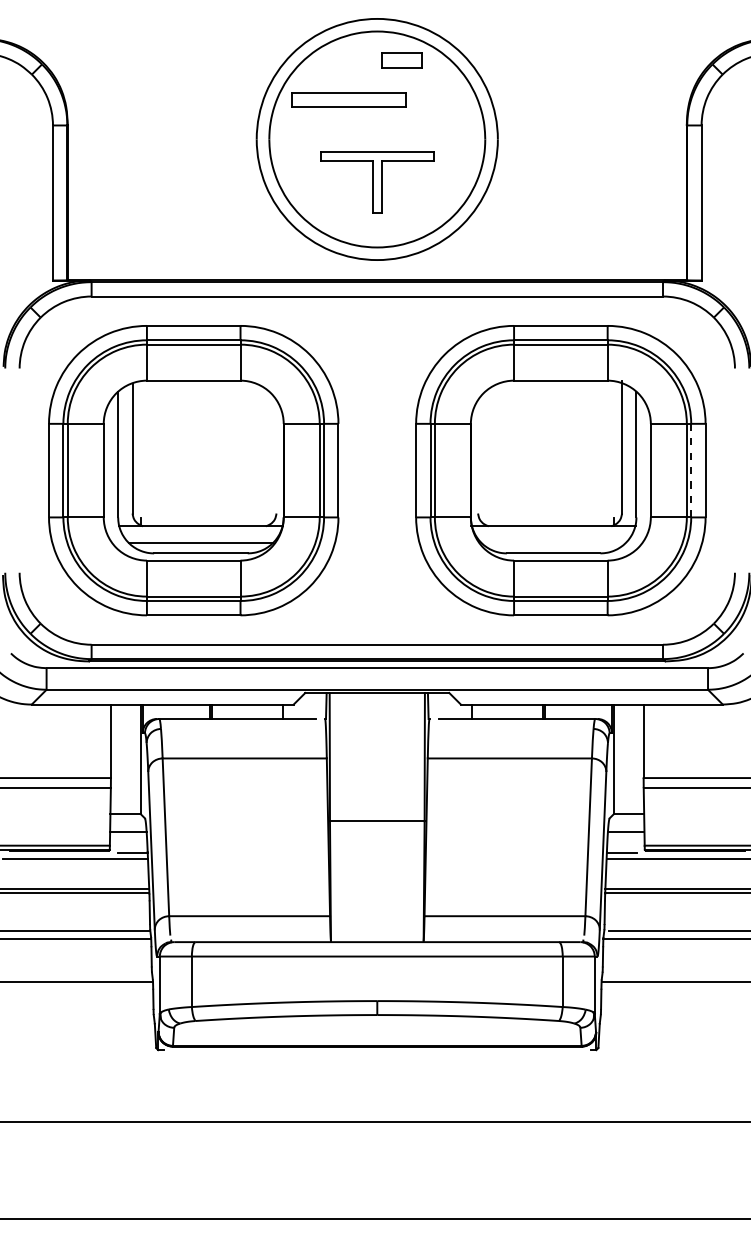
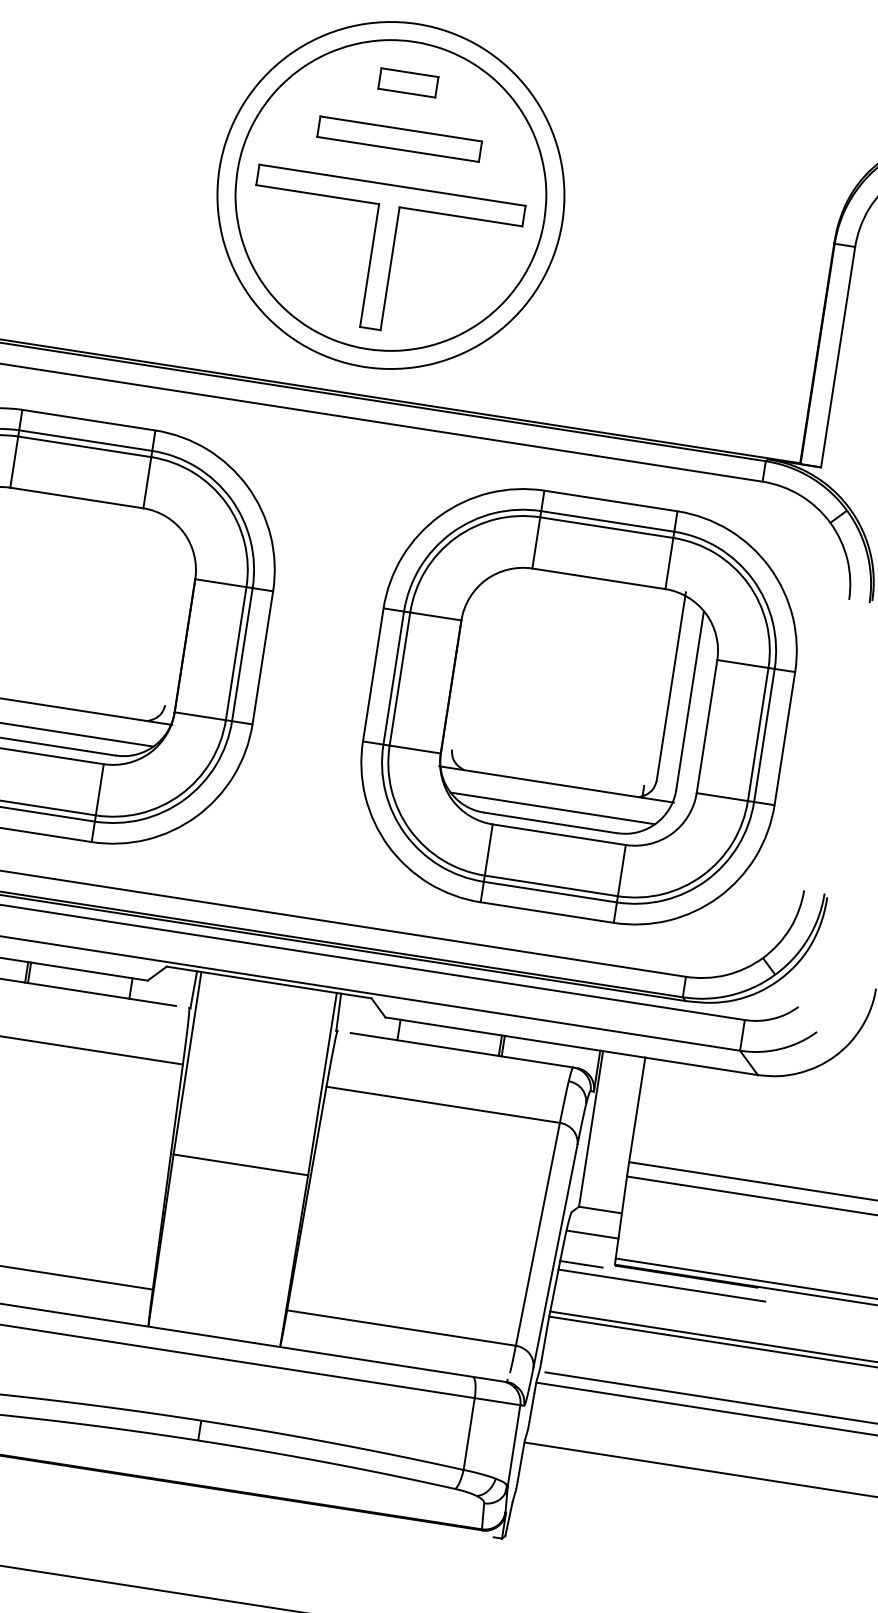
part: (401, 60) -> (407, 82), moved
part: (348, 99) -> (398, 138), moved
part: (377, 182) -> (381, 256), size x1.67
line: (691, 470) -> (764, 735), dashed -> solid
line: (553, 543) -> (552, 808), added

